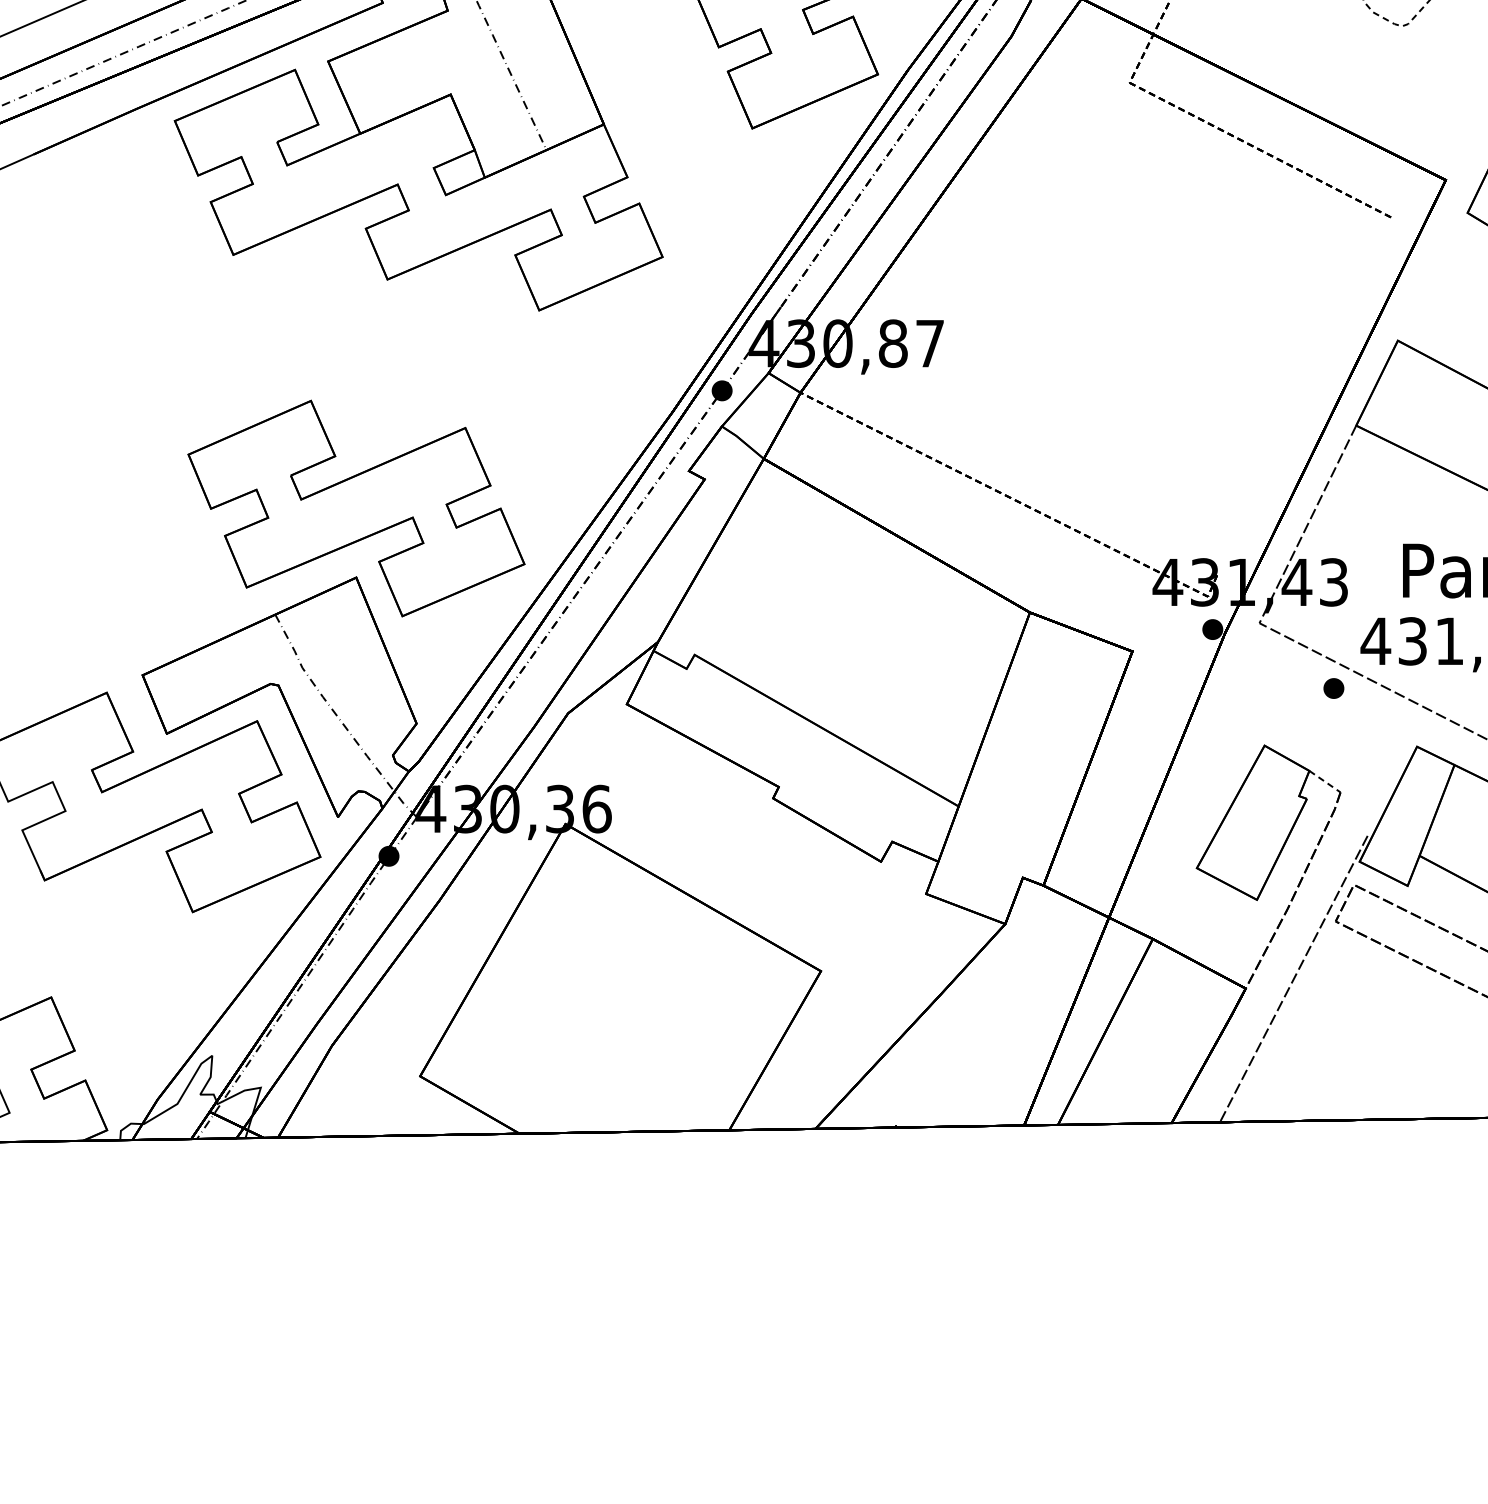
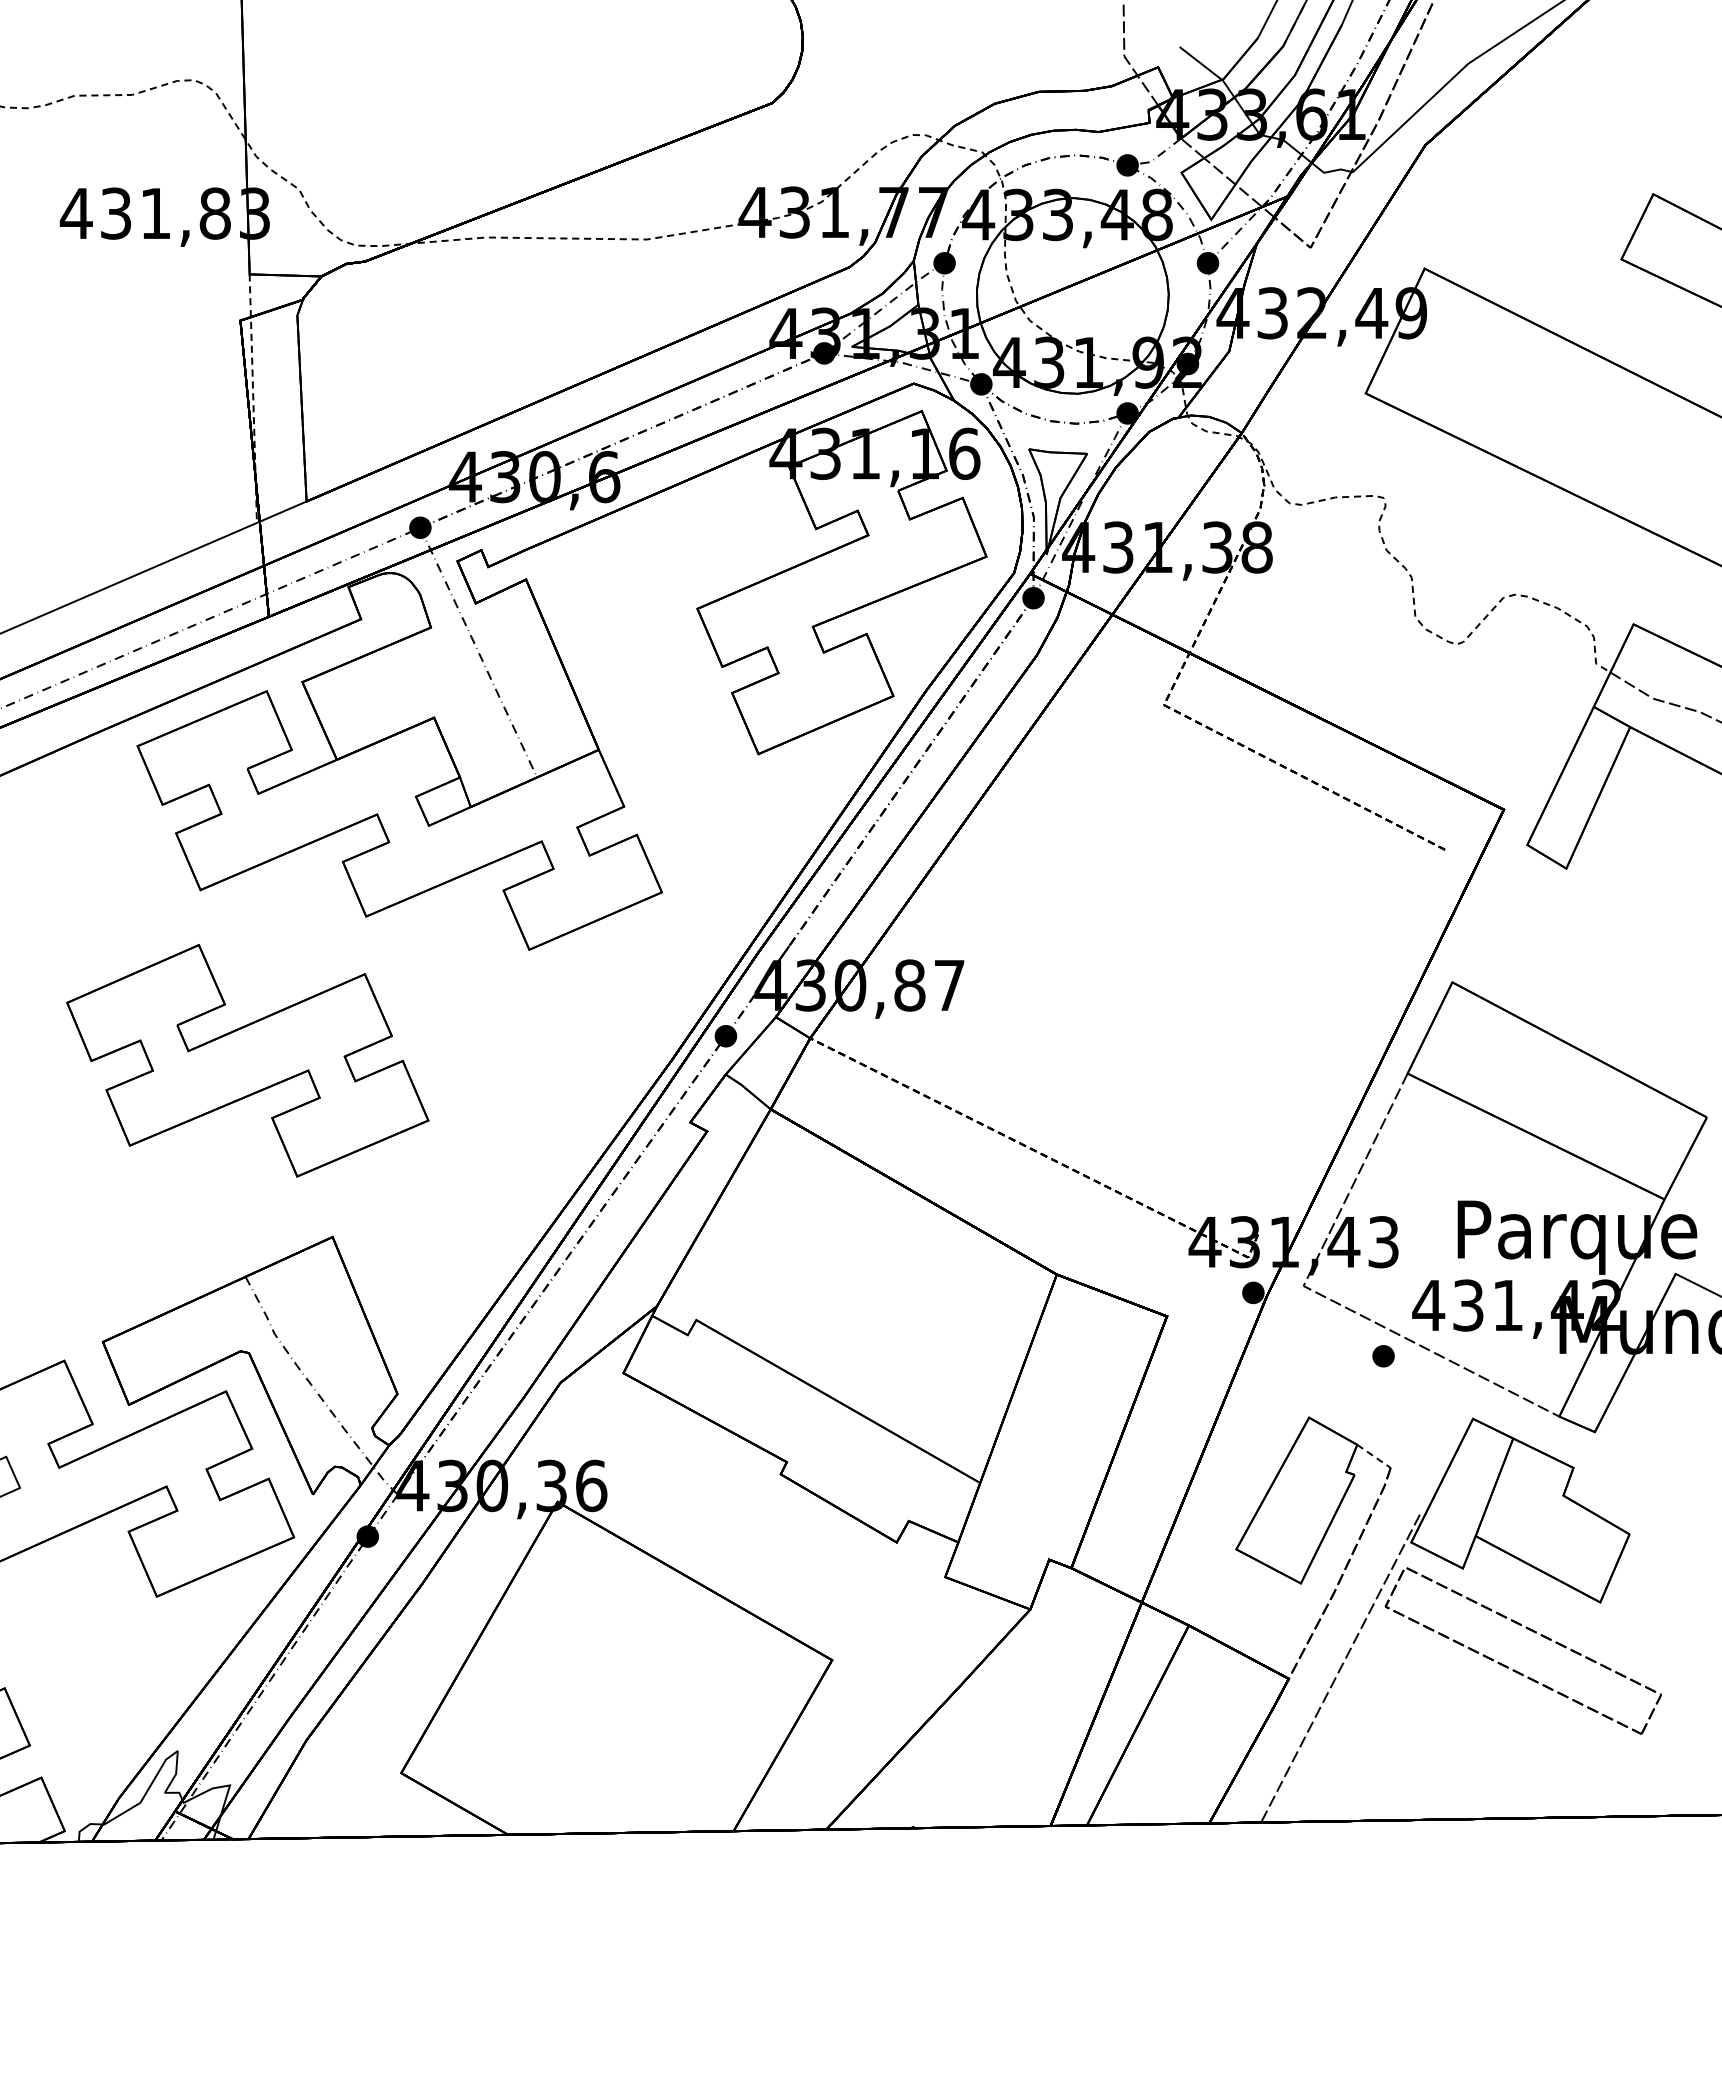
part: (356, 508) -> (247, 1060), moved

